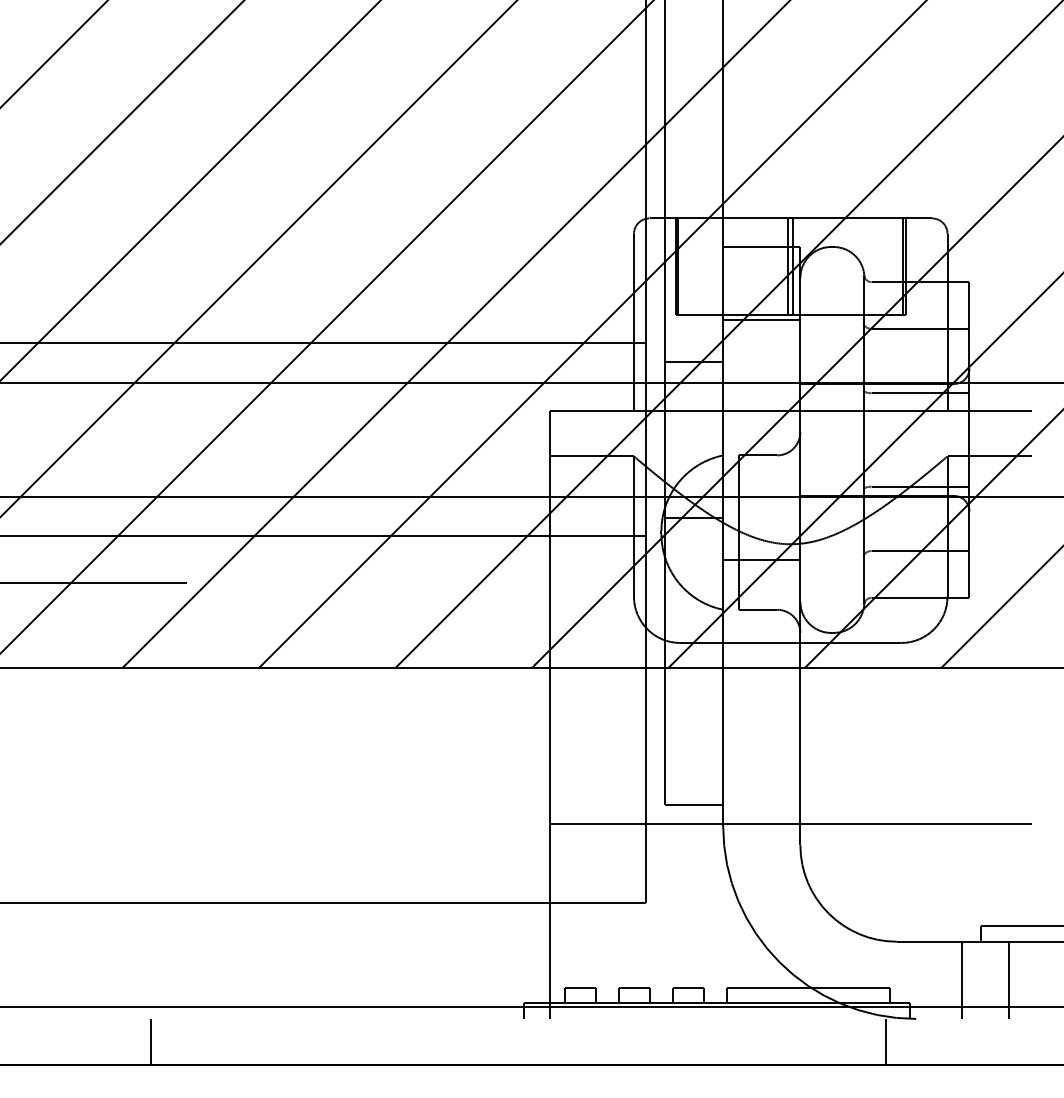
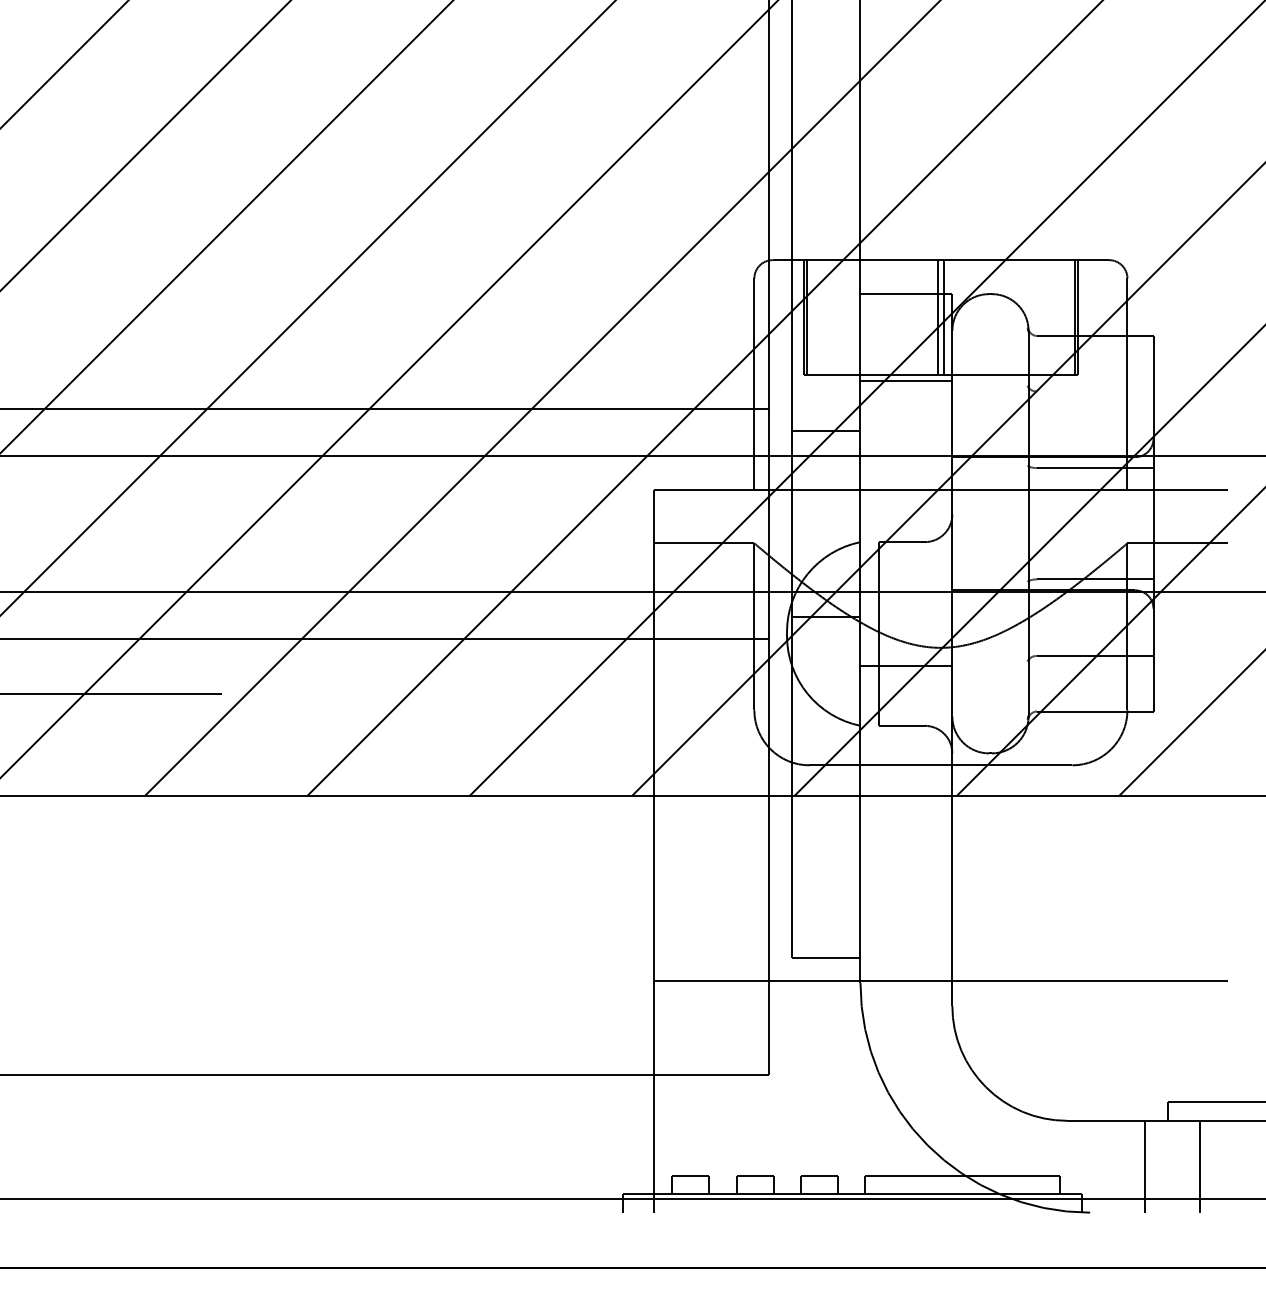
line: (920, 328) -> (1095, 391), removed
line: (150, 1041) -> (179, 1239), removed
line: (886, 1041) -> (1054, 1239), removed

